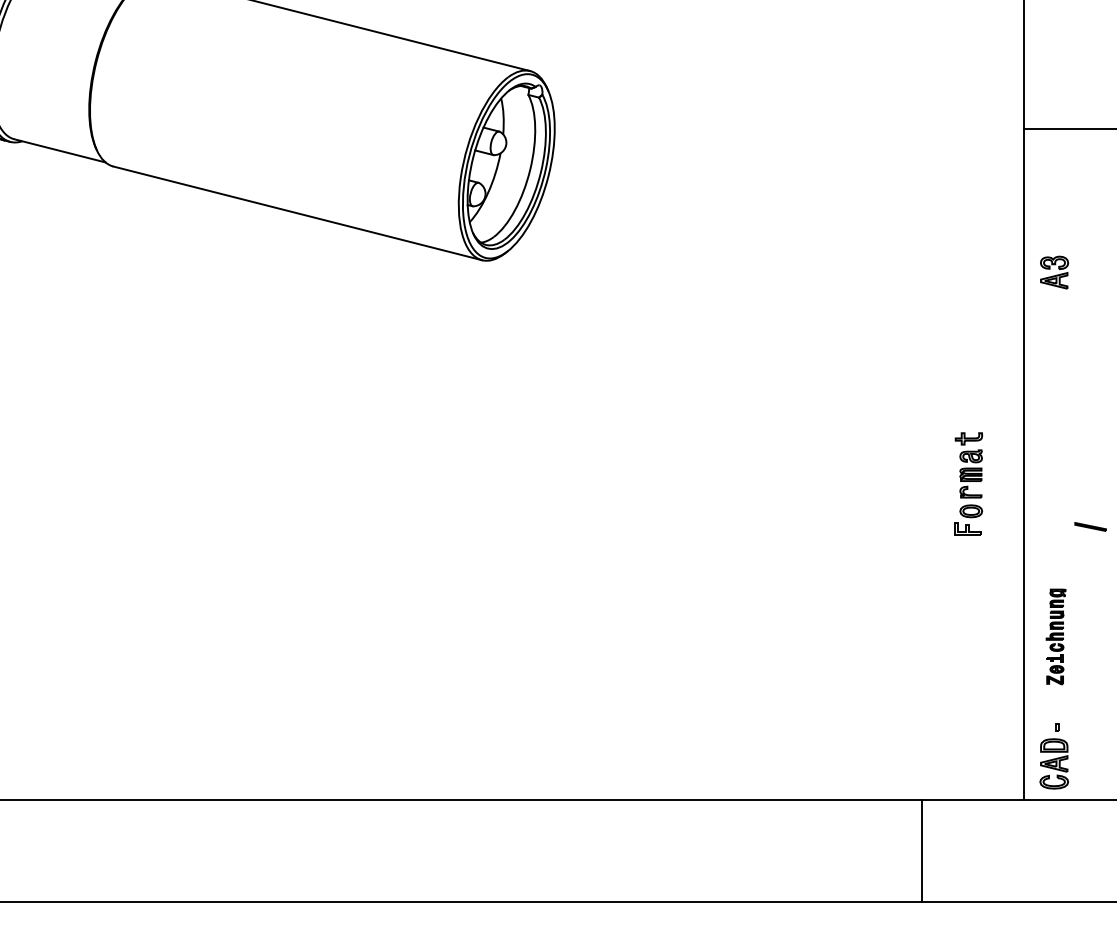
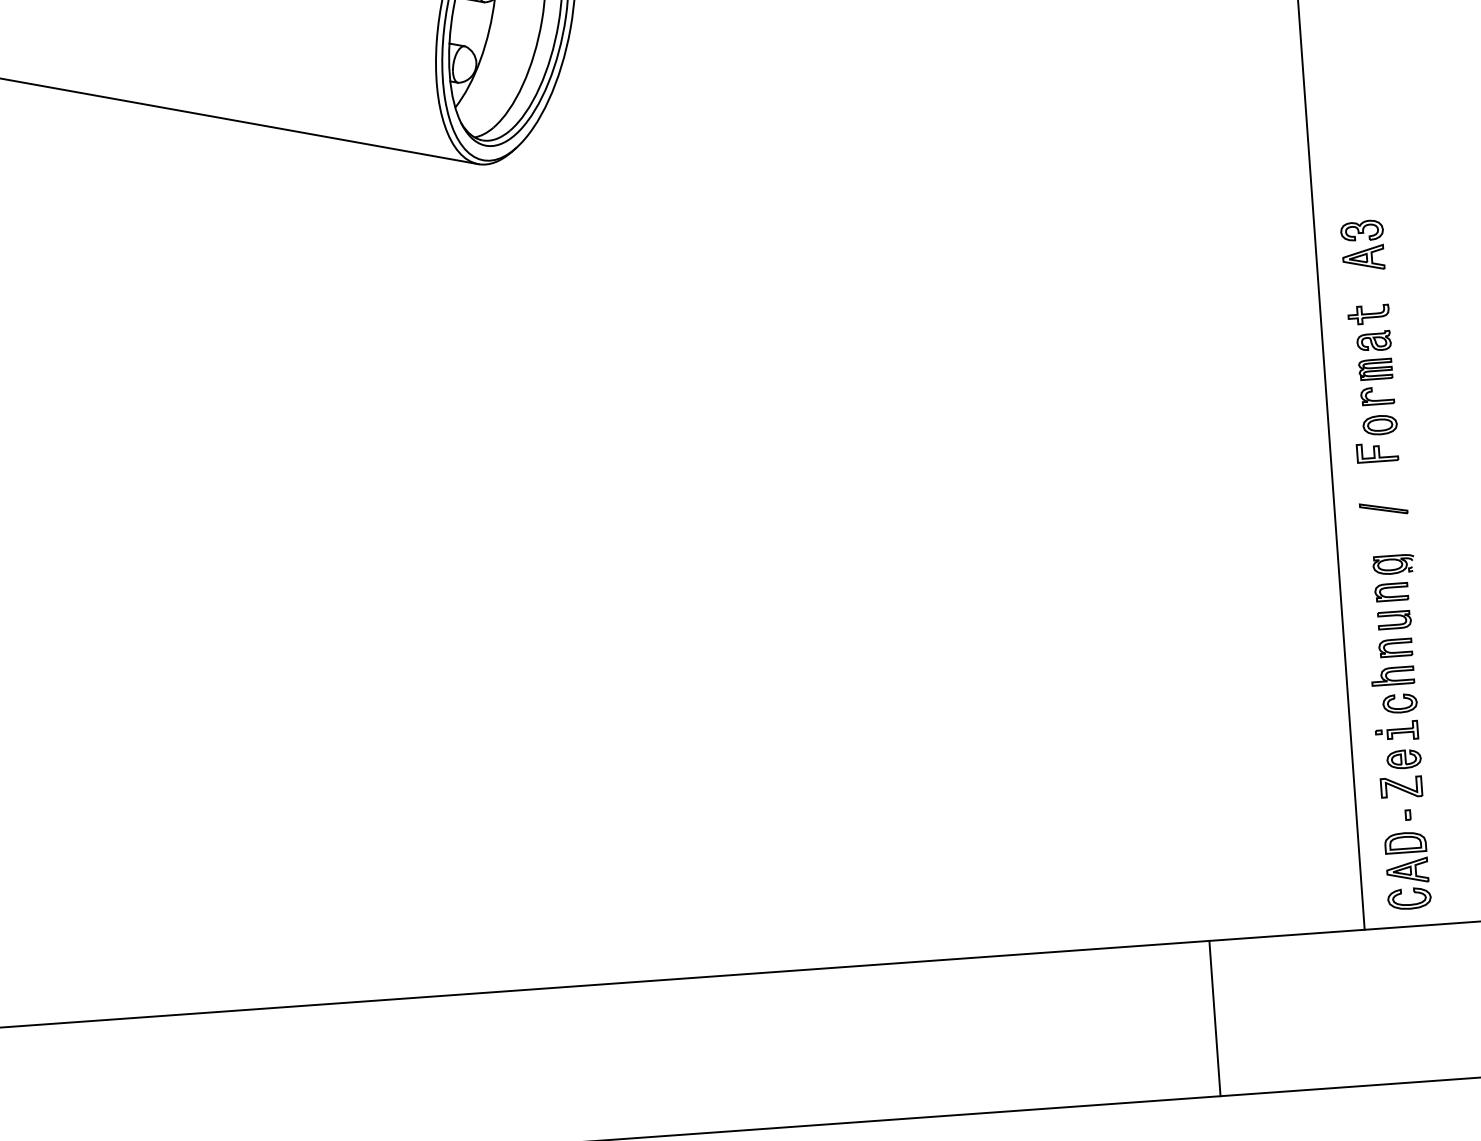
part: (1054, 272) -> (1363, 245), moved
part: (968, 483) -> (1372, 382), moved
line: (1090, 526) -> (1383, 508), moved
part: (1056, 636) -> (1396, 676), size x1.67

